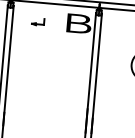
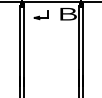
part: (36, 22) -> (40, 15), size x1.67

